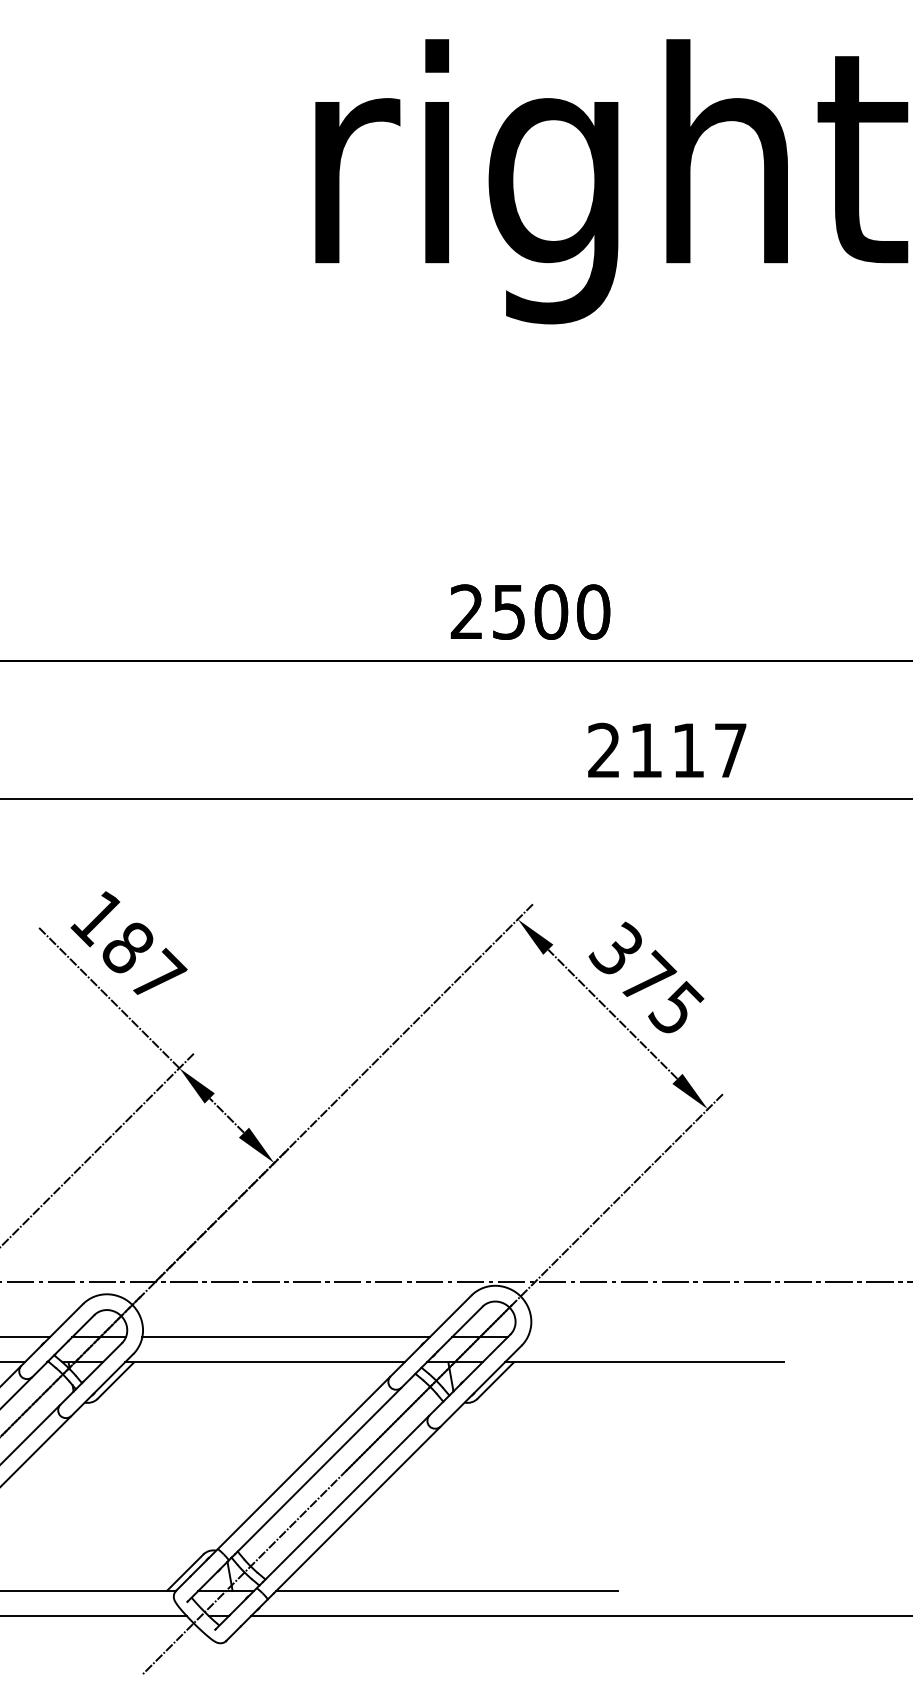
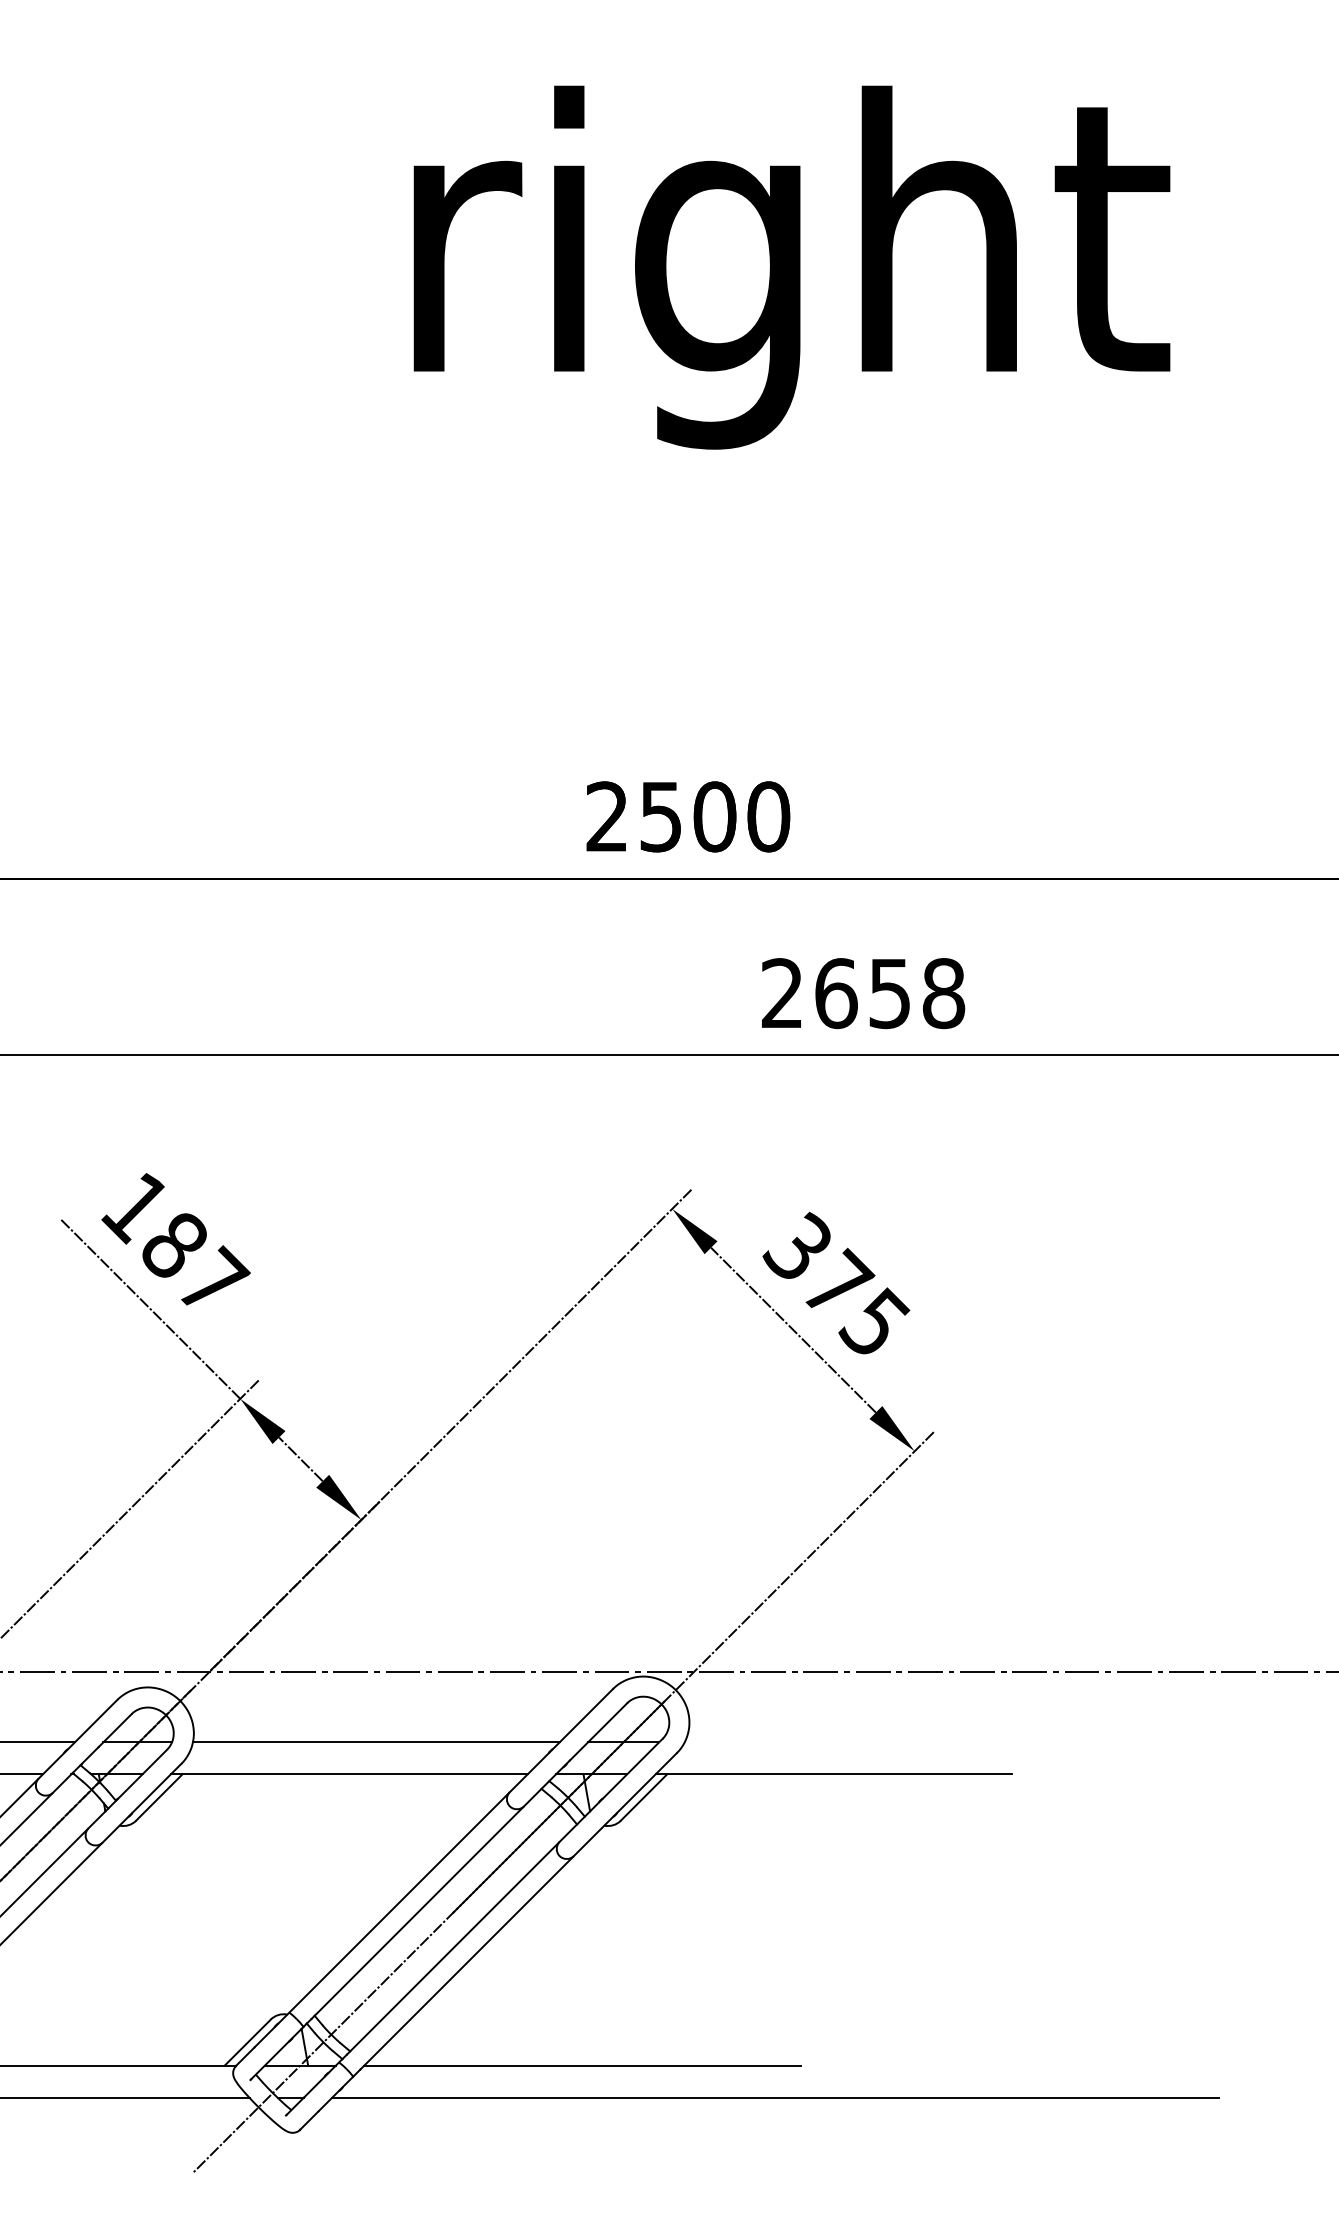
text: (688, 750) -> (890, 993), 2117 -> 2658

